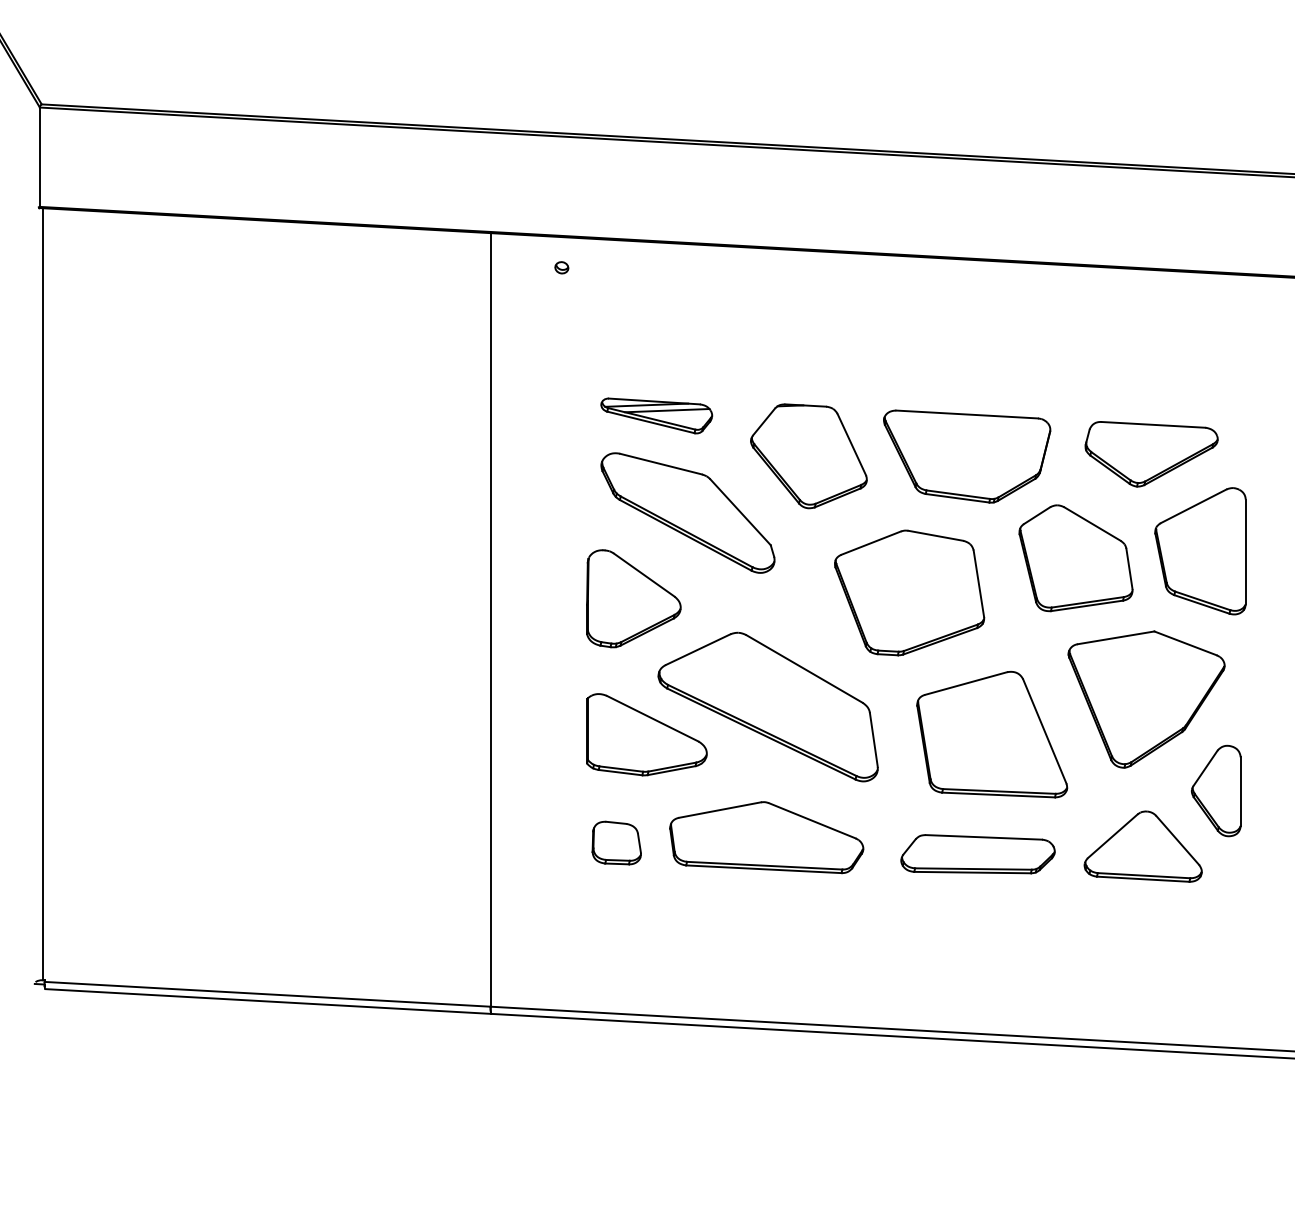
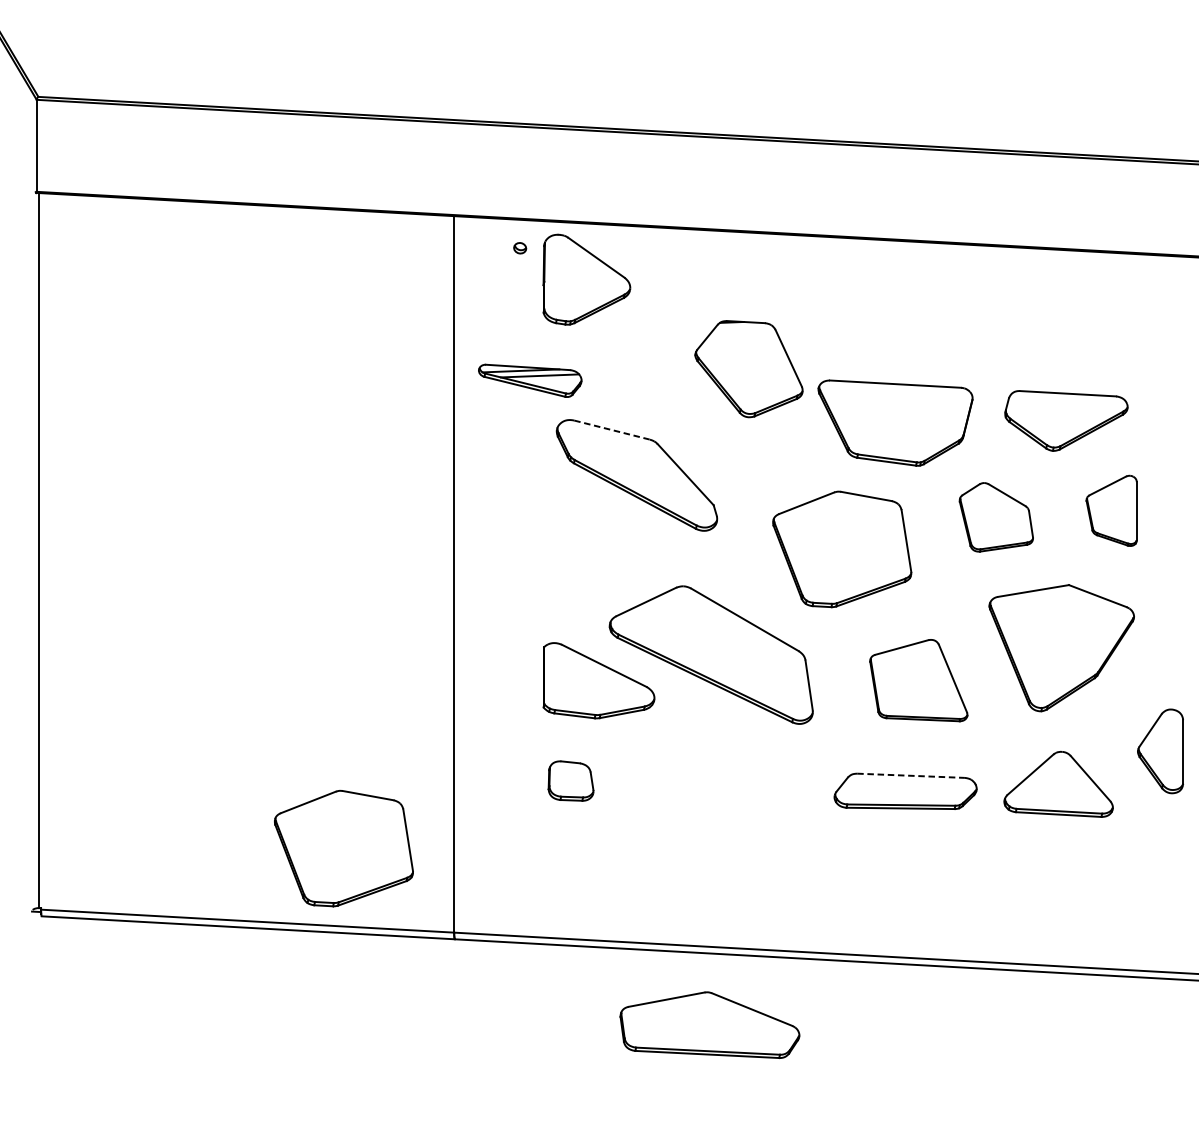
part: (656, 415) -> (530, 380), moved
part: (808, 456) -> (748, 369), moved
line: (661, 464) -> (612, 430), solid -> dashed
part: (1200, 551) -> (1111, 511), size x0.6
part: (1075, 558) -> (995, 517), size x0.7
part: (633, 598) -> (586, 279), moved
part: (992, 734) -> (919, 680), size x0.7
part: (1216, 790) -> (1160, 750), moved
part: (766, 837) -> (709, 1025), moved
line: (984, 837) -> (911, 775), solid -> dashed
part: (371, 915) -> (343, 848), added

